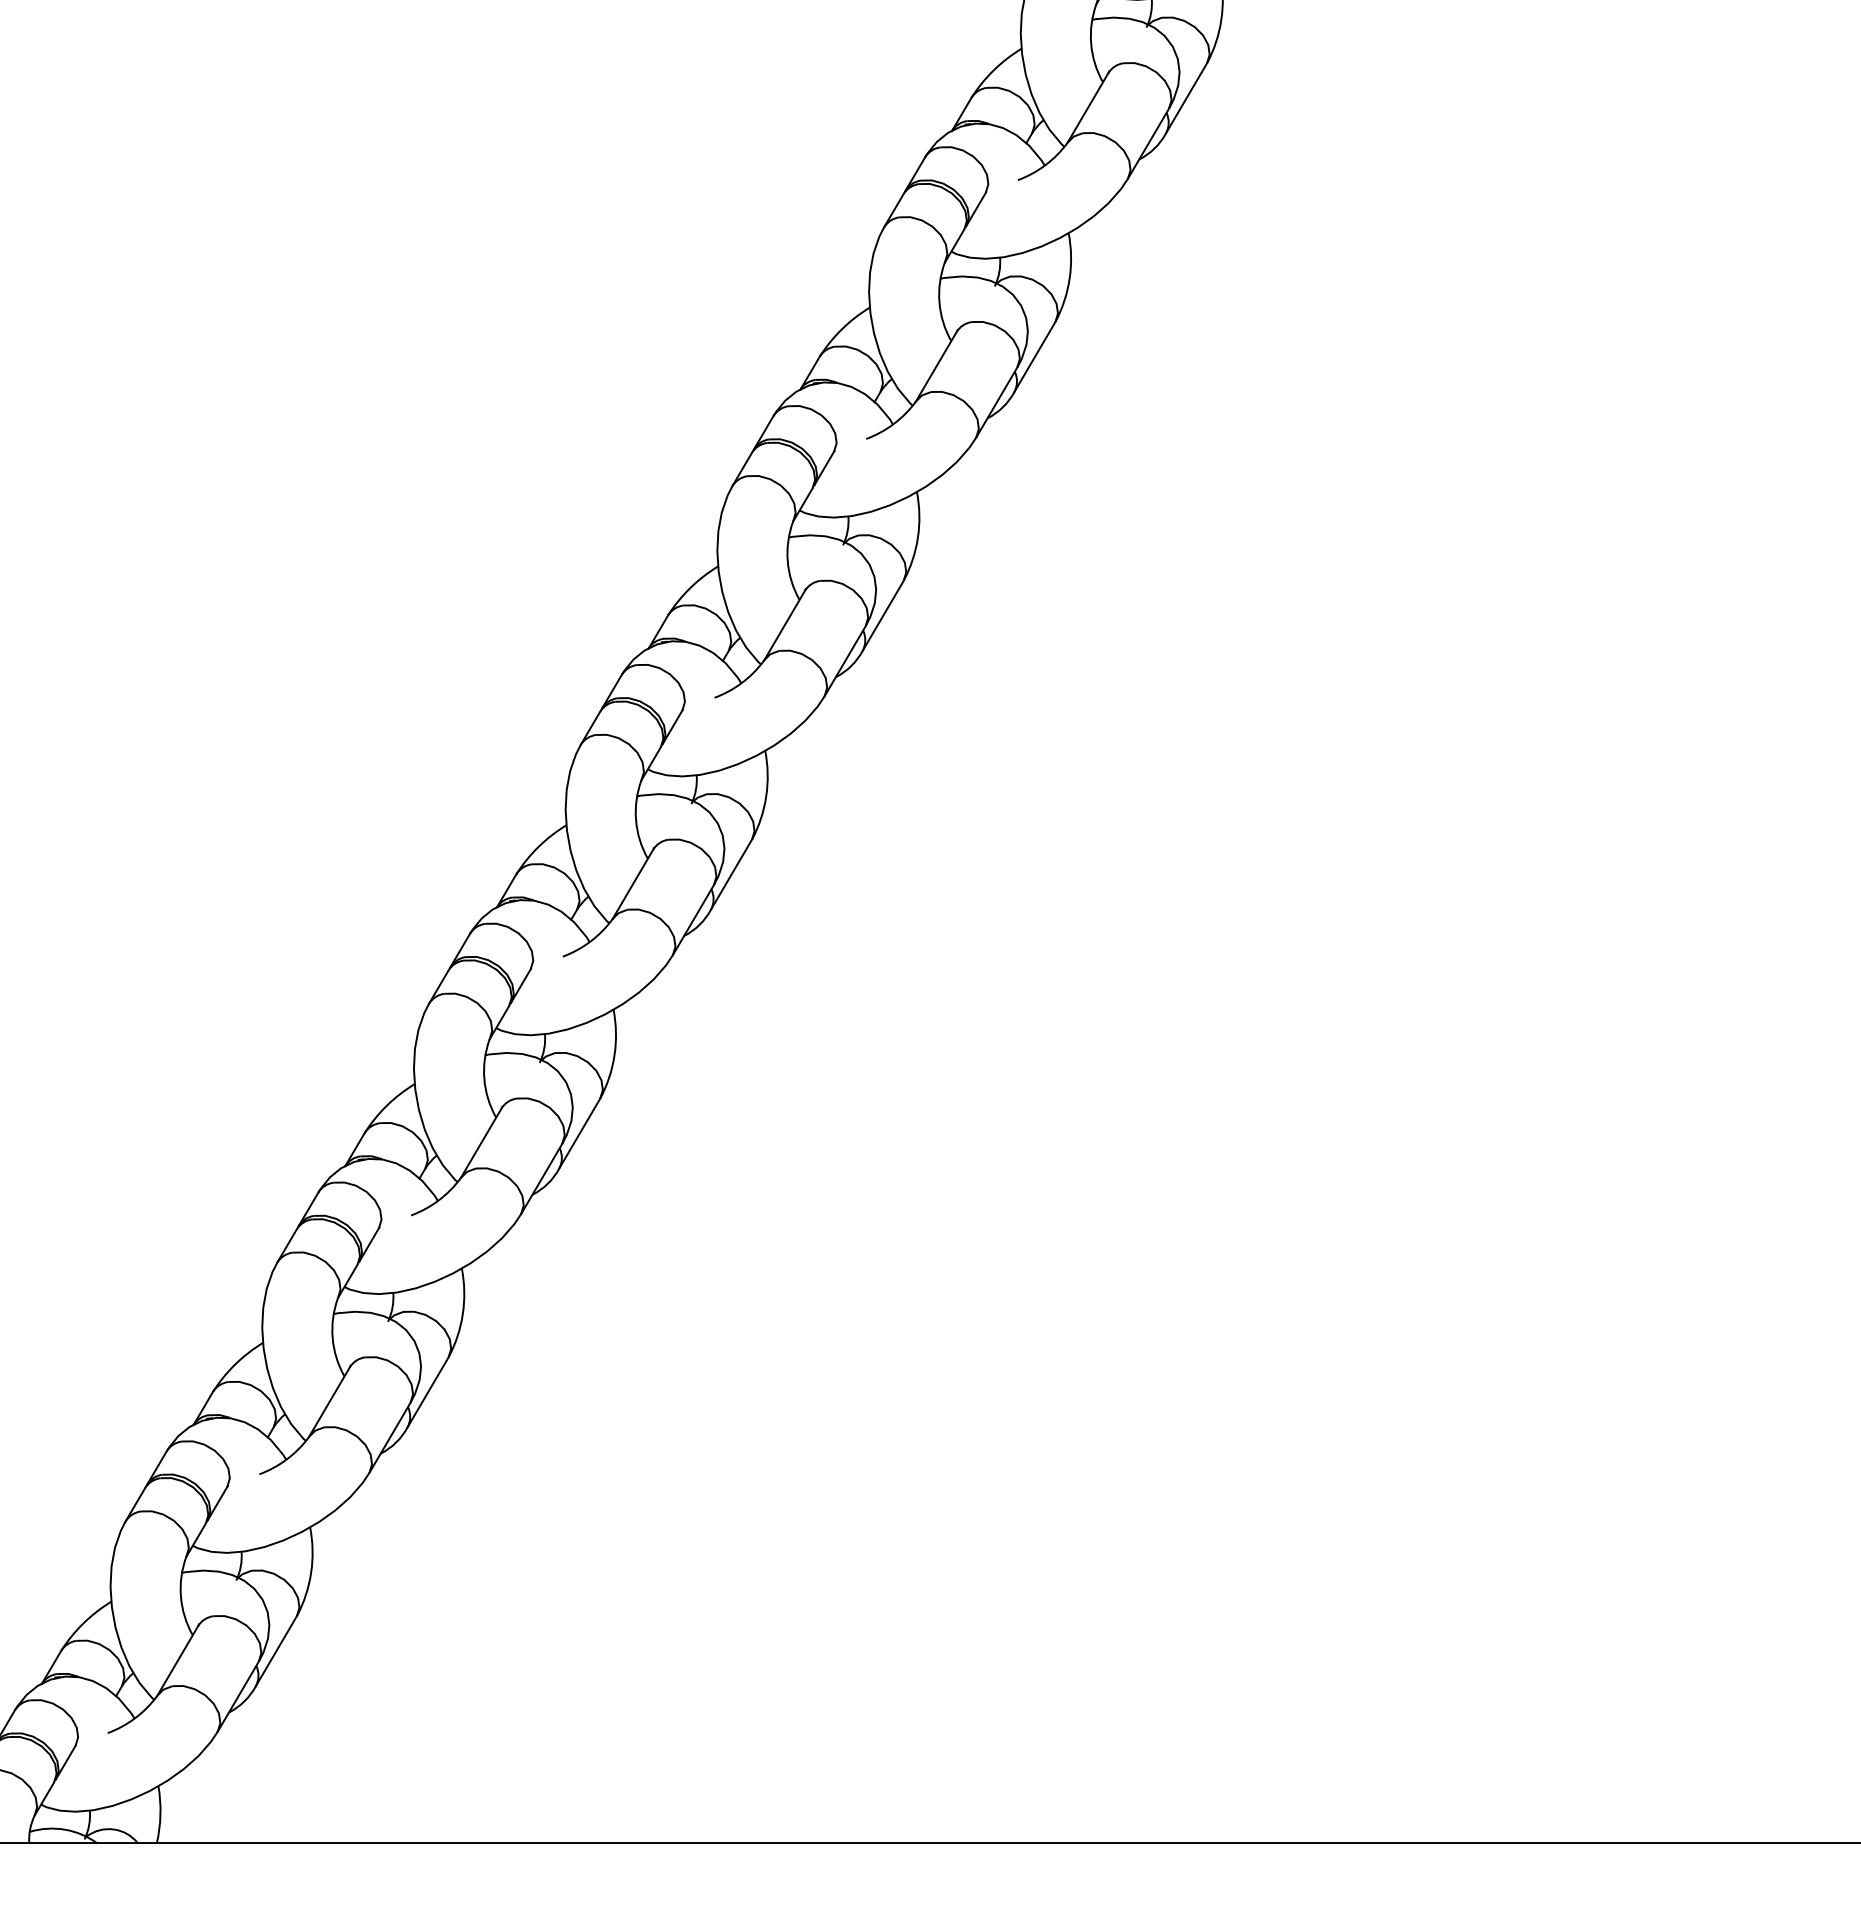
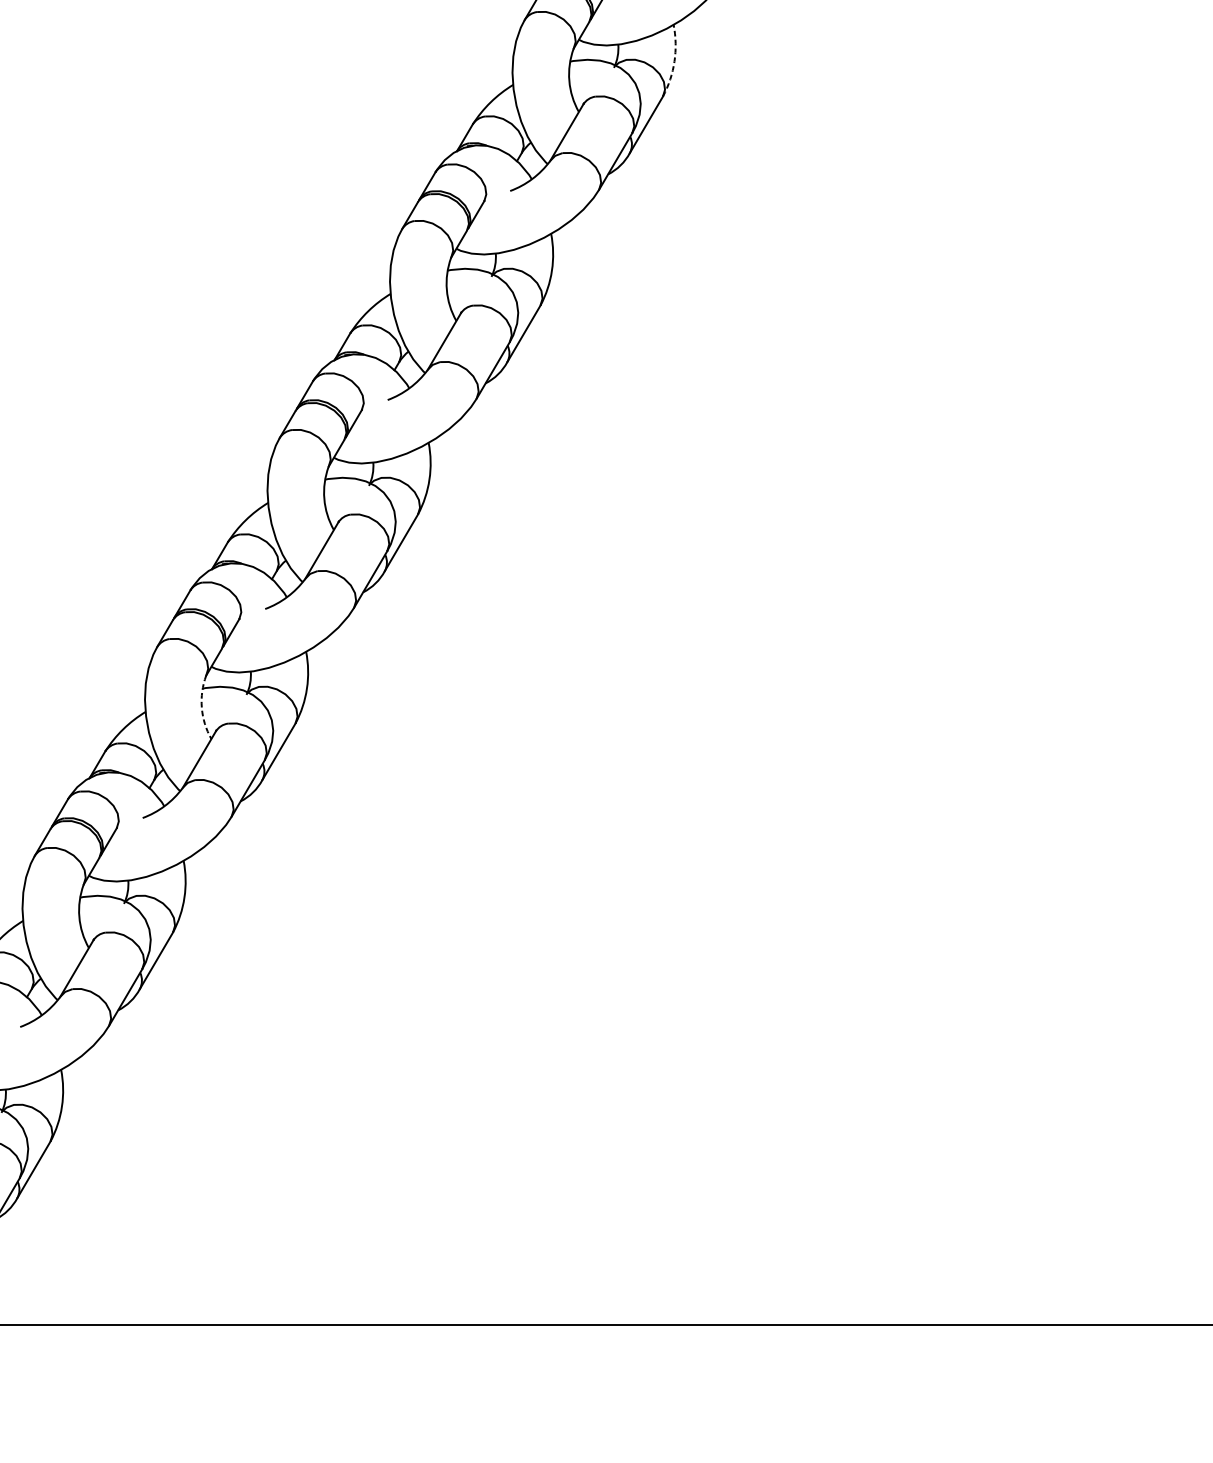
arc: (1069, 278) -> (674, 61), solid -> dashed
arc: (484, 1079) -> (201, 708), solid -> dashed

